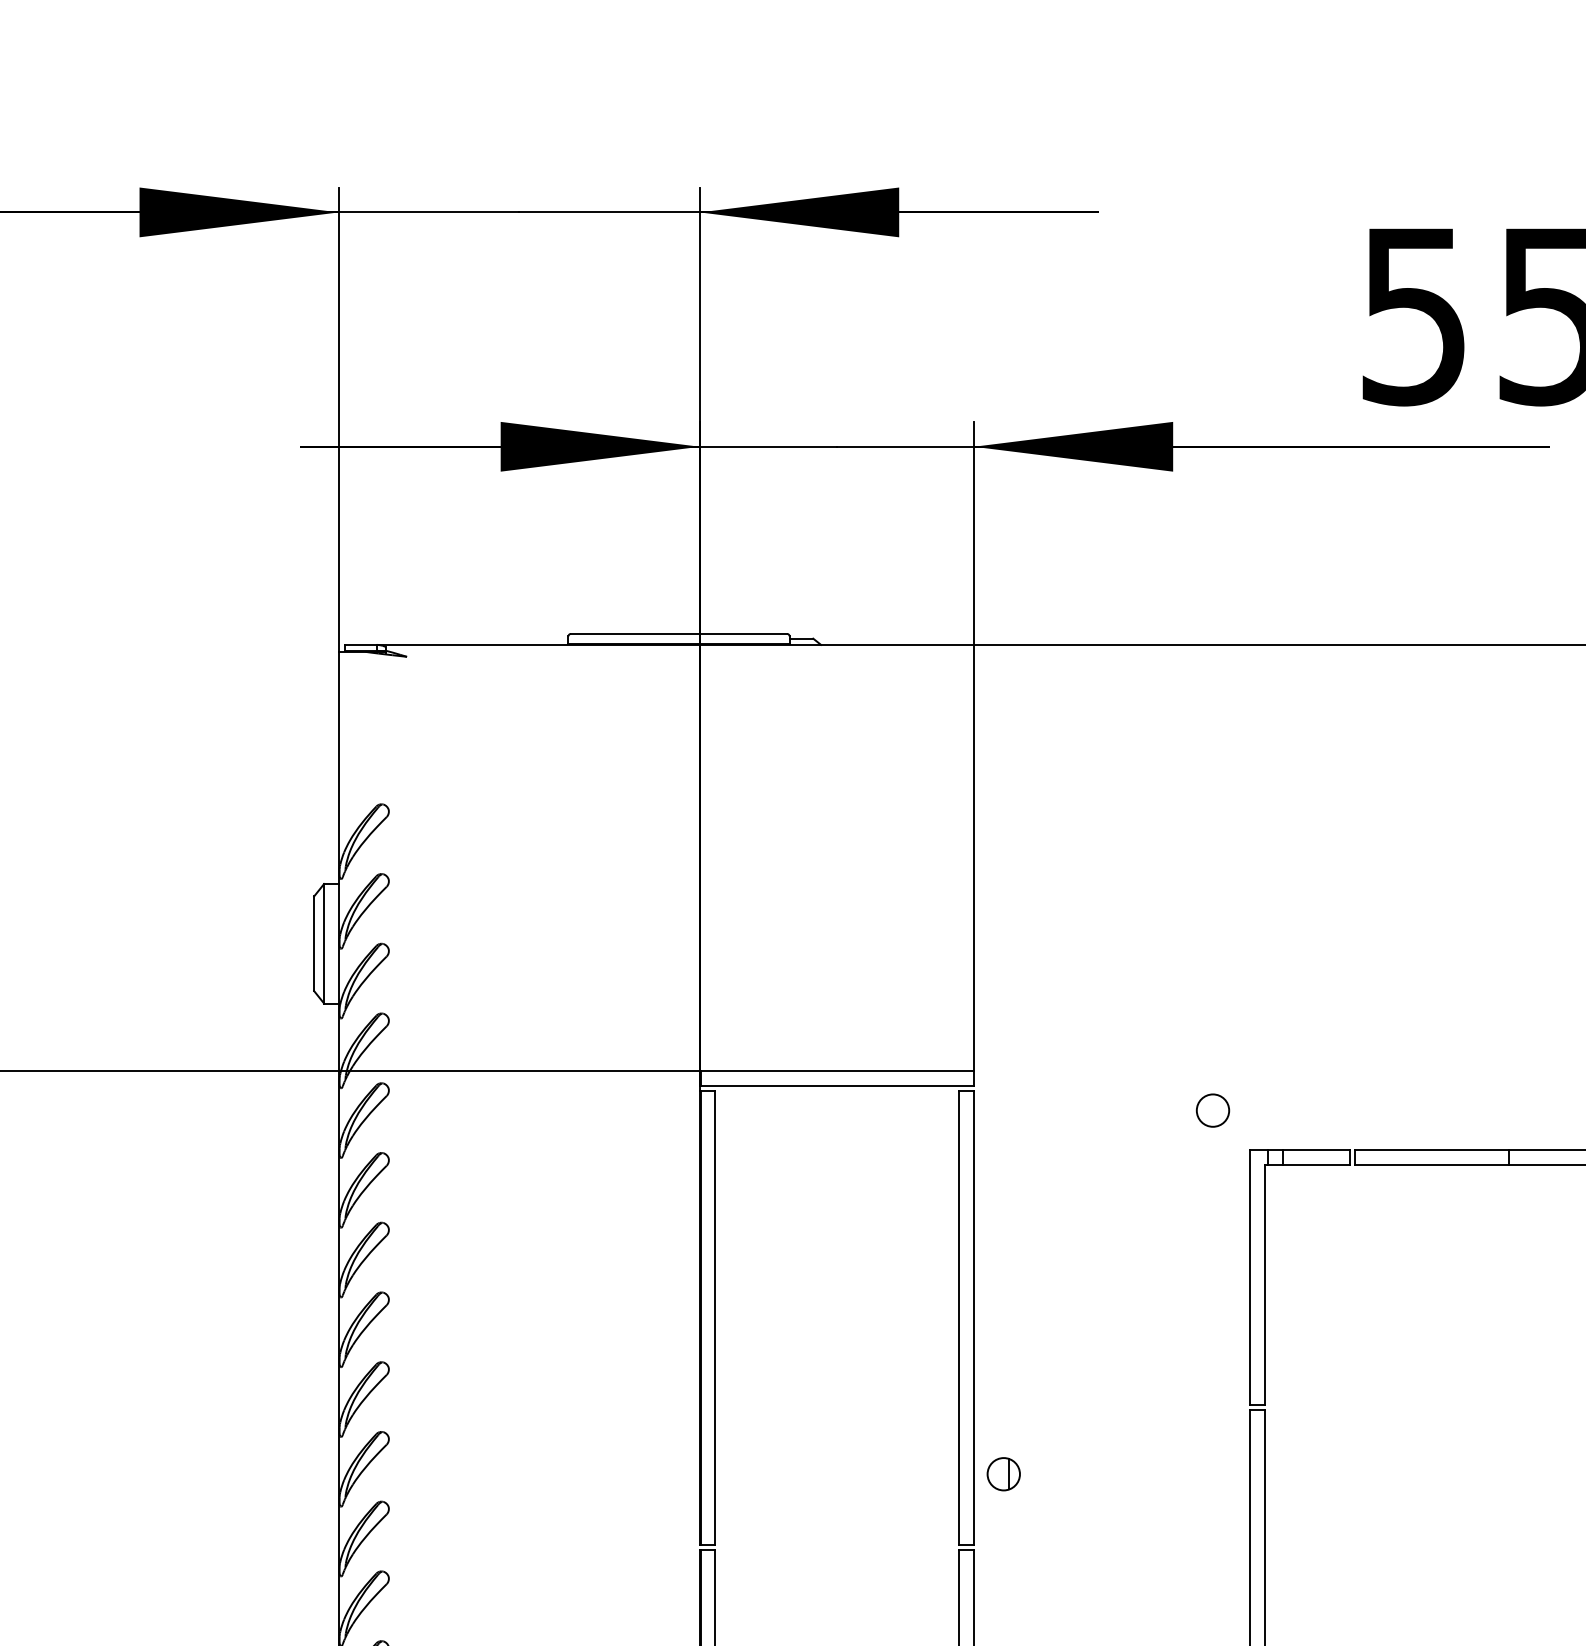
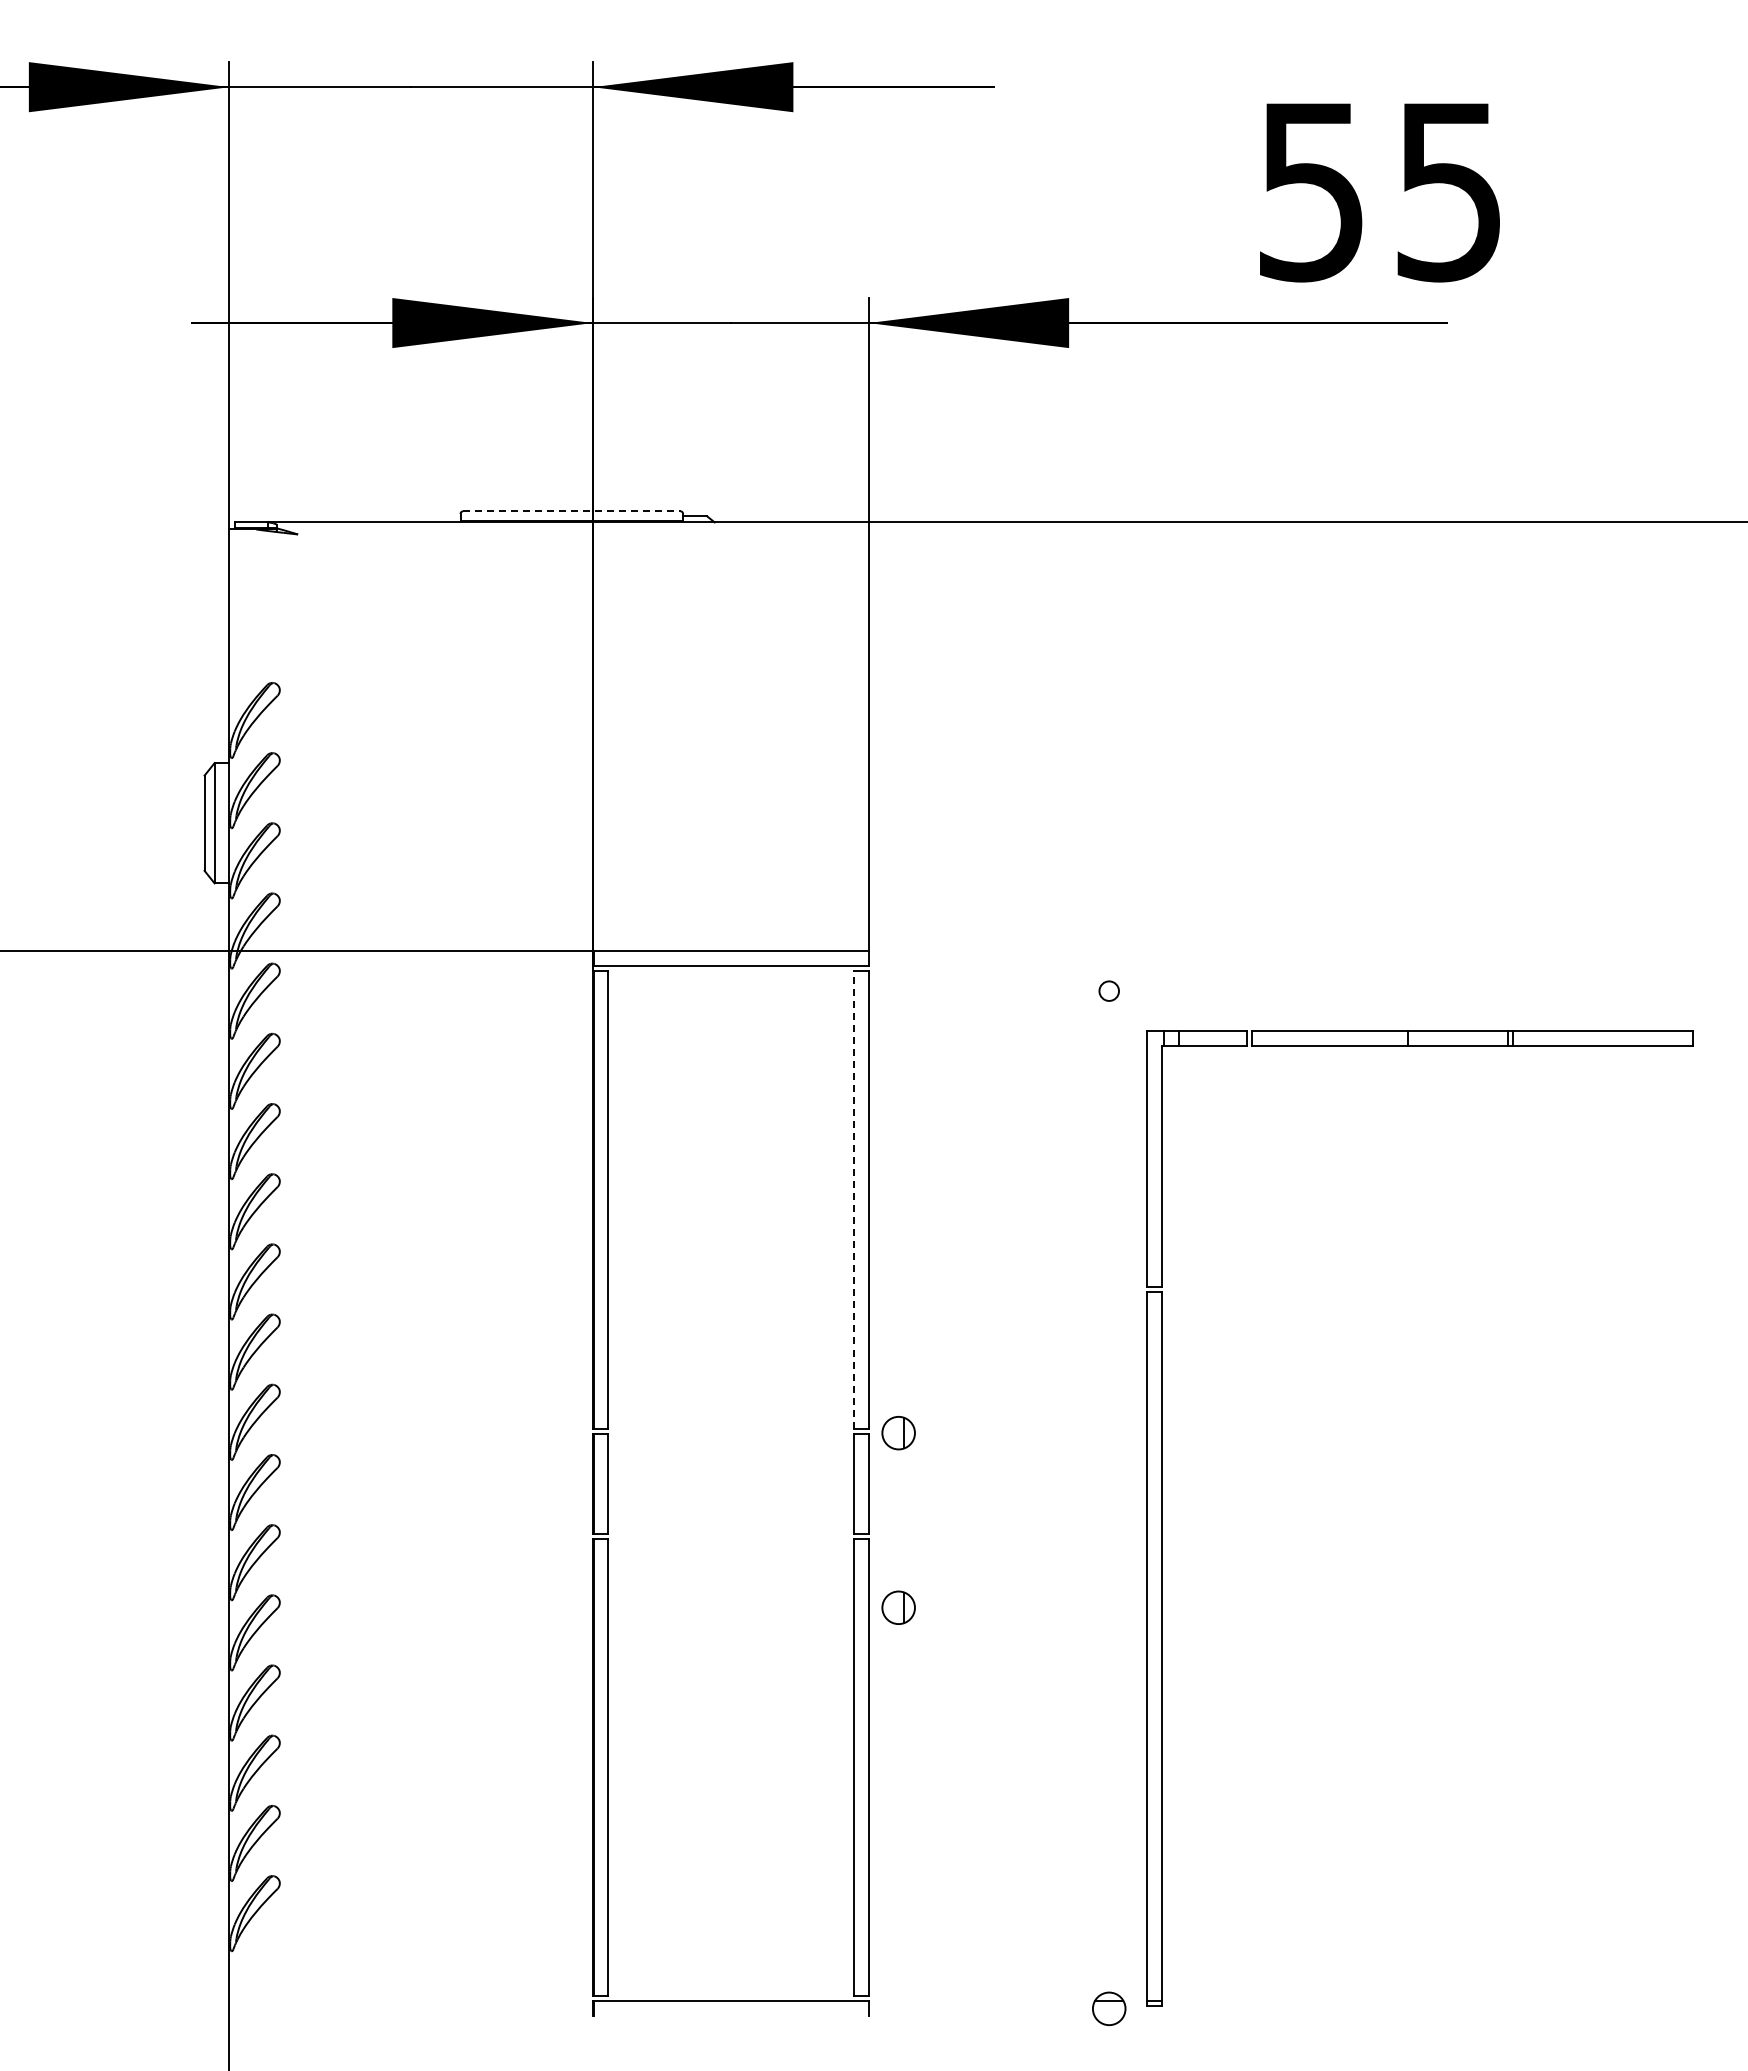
line: (678, 634) -> (571, 511), solid -> dashed
circle: (1212, 1109) -> (1108, 990), size x0.6
line: (958, 1317) -> (853, 1199), solid -> dashed
part: (1003, 1474) -> (898, 1433), moved

